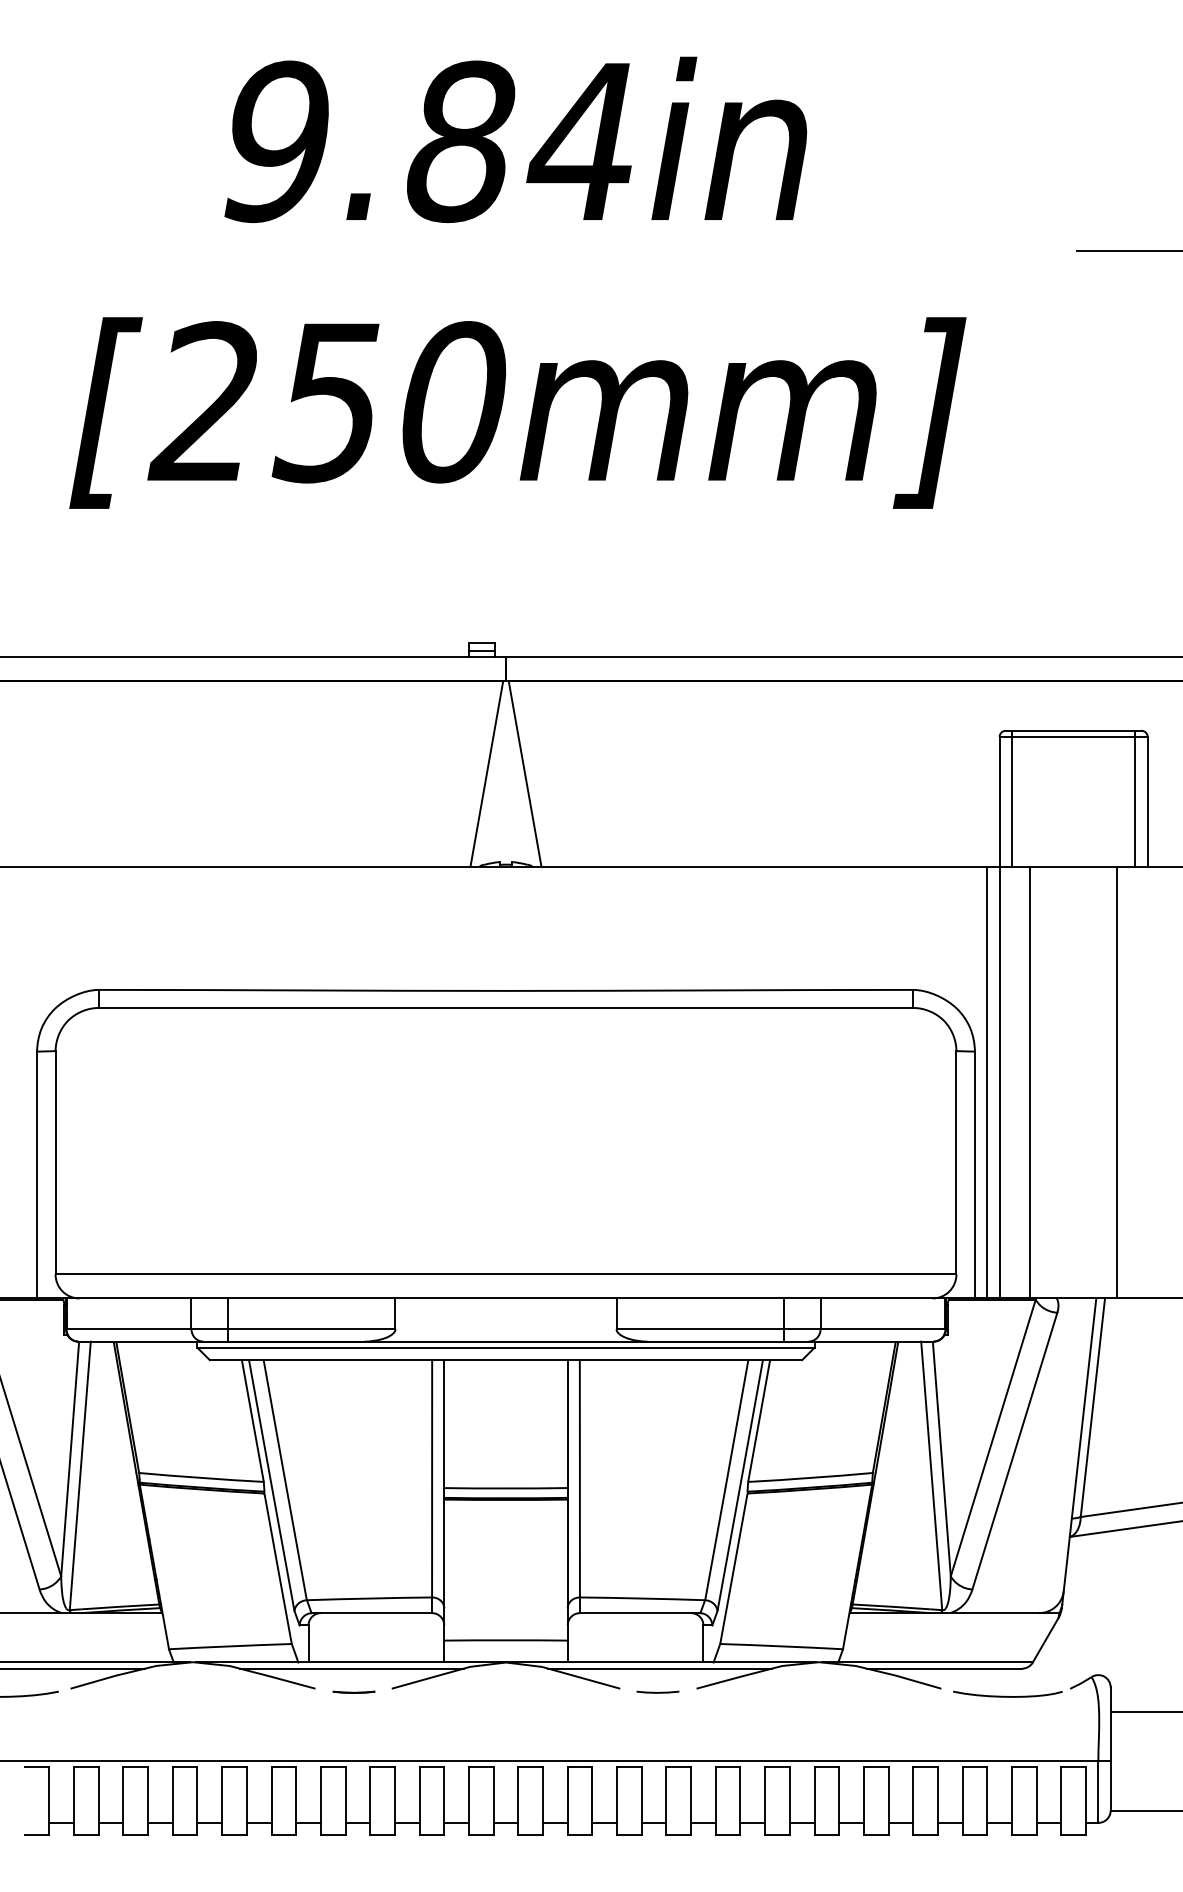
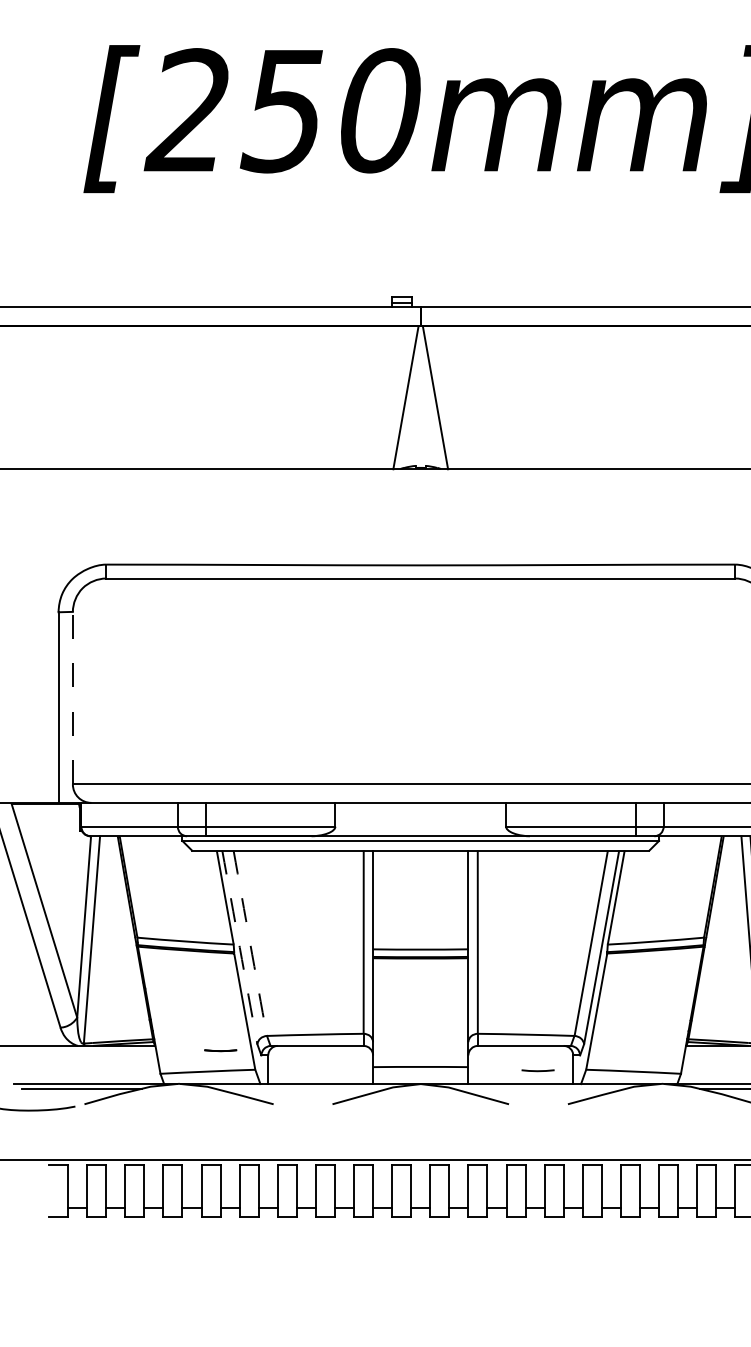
line: (55, 1162) -> (72, 697), solid -> dashed
arc: (285, 1480) -> (250, 943), solid -> dashed
arc: (271, 1485) -> (239, 947), solid -> dashed
line: (351, 1668) -> (301, 1088), removed
line: (660, 1668) -> (540, 1088), removed
line: (353, 1691) -> (220, 1050), moved
line: (657, 1692) -> (537, 1070), moved

